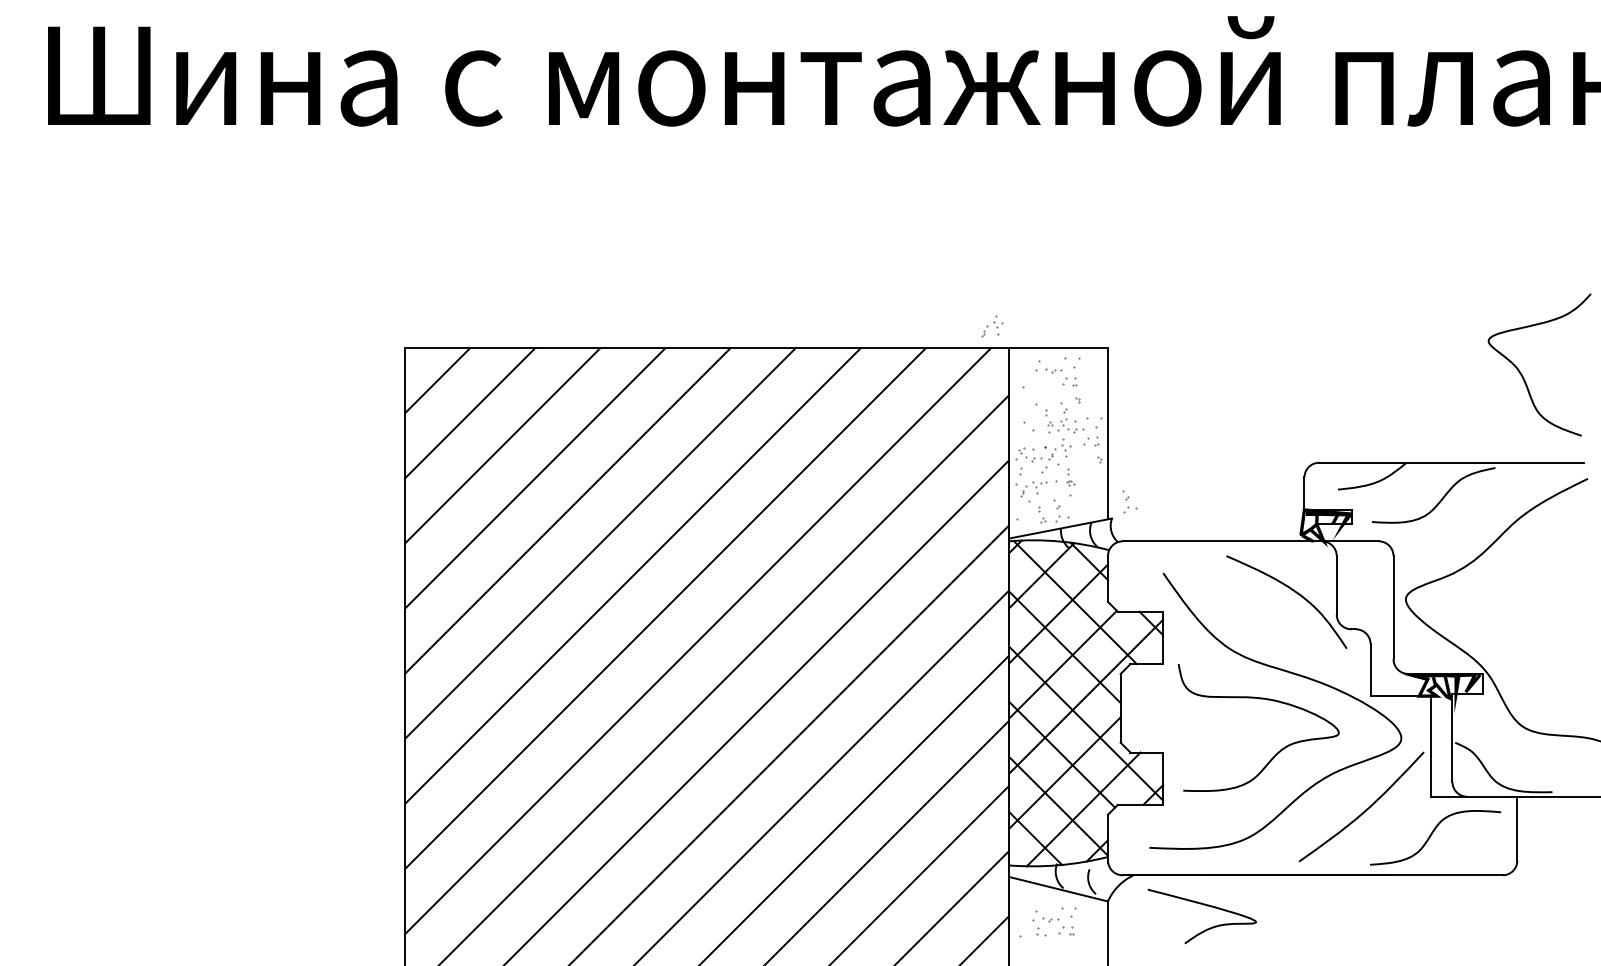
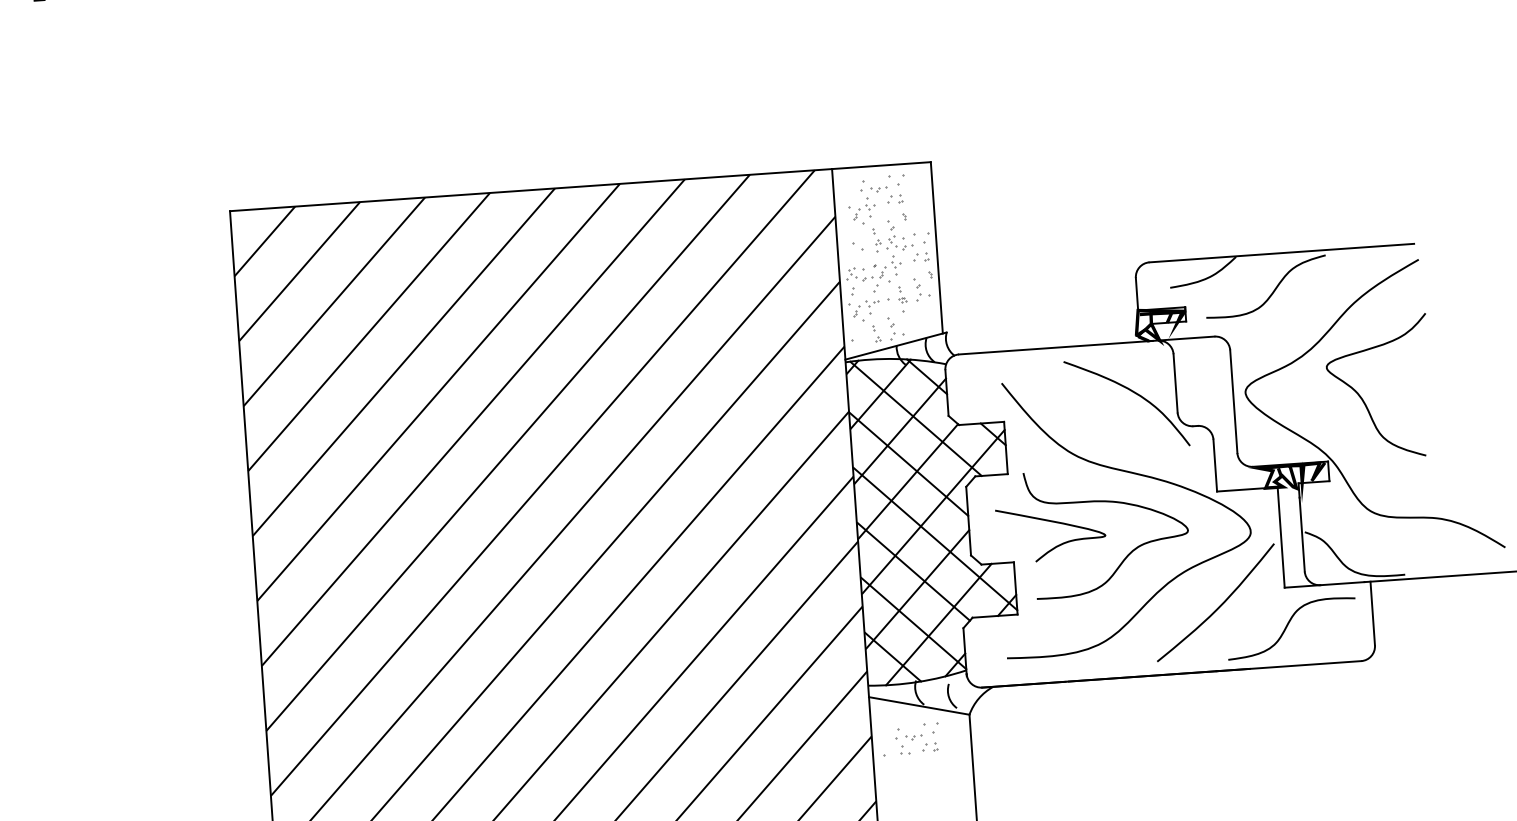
part: (992, 326) -> (864, 208), moved
curve: (1521, 372) -> (1361, 396), moved
part: (1129, 501) -> (921, 289), moved
curve: (1203, 905) -> (1051, 522), moved

